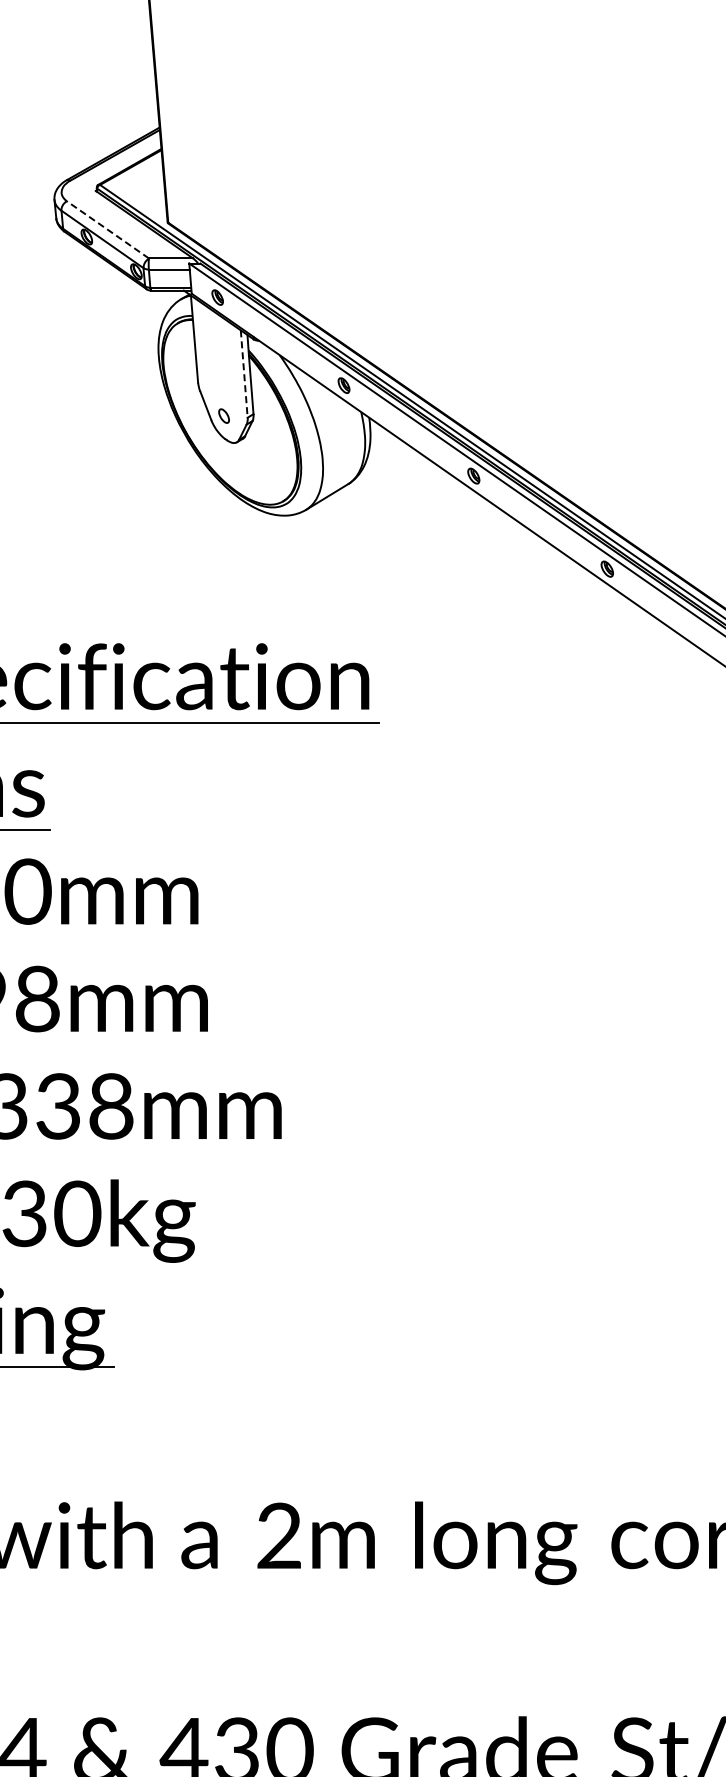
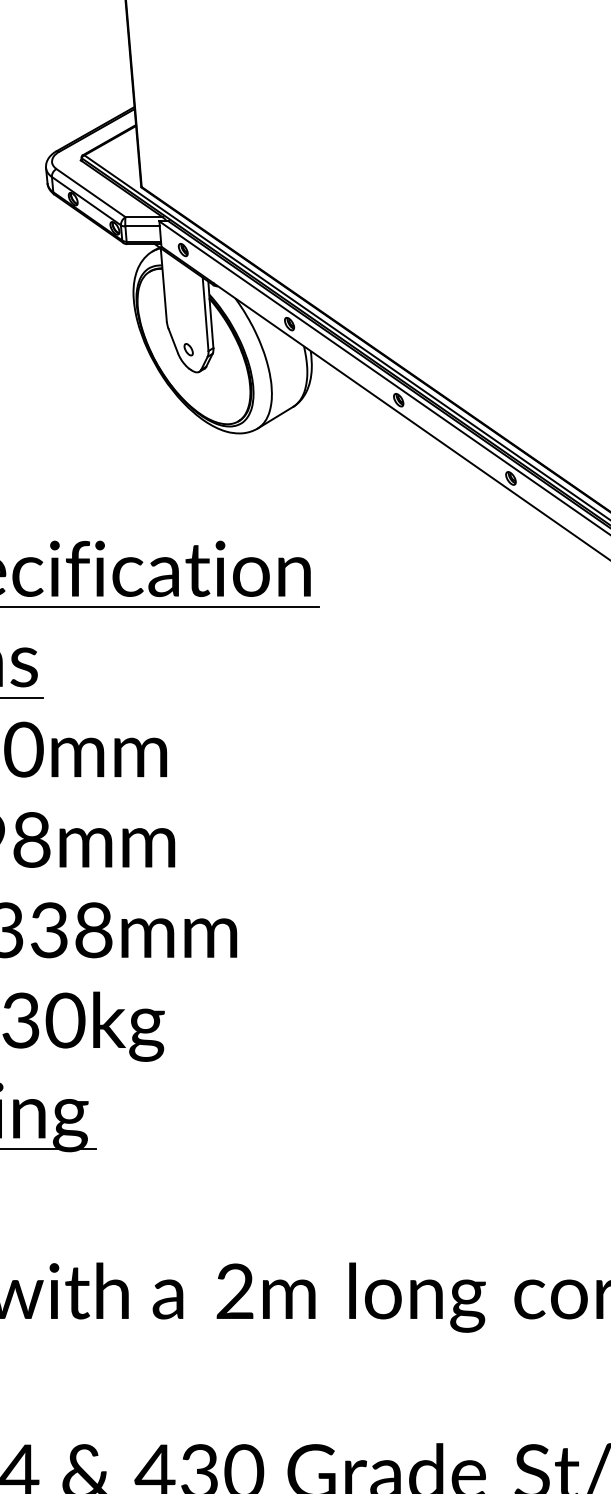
line: (107, 229) -> (90, 192), dashed -> solid
line: (244, 374) -> (205, 314), dashed -> solid

